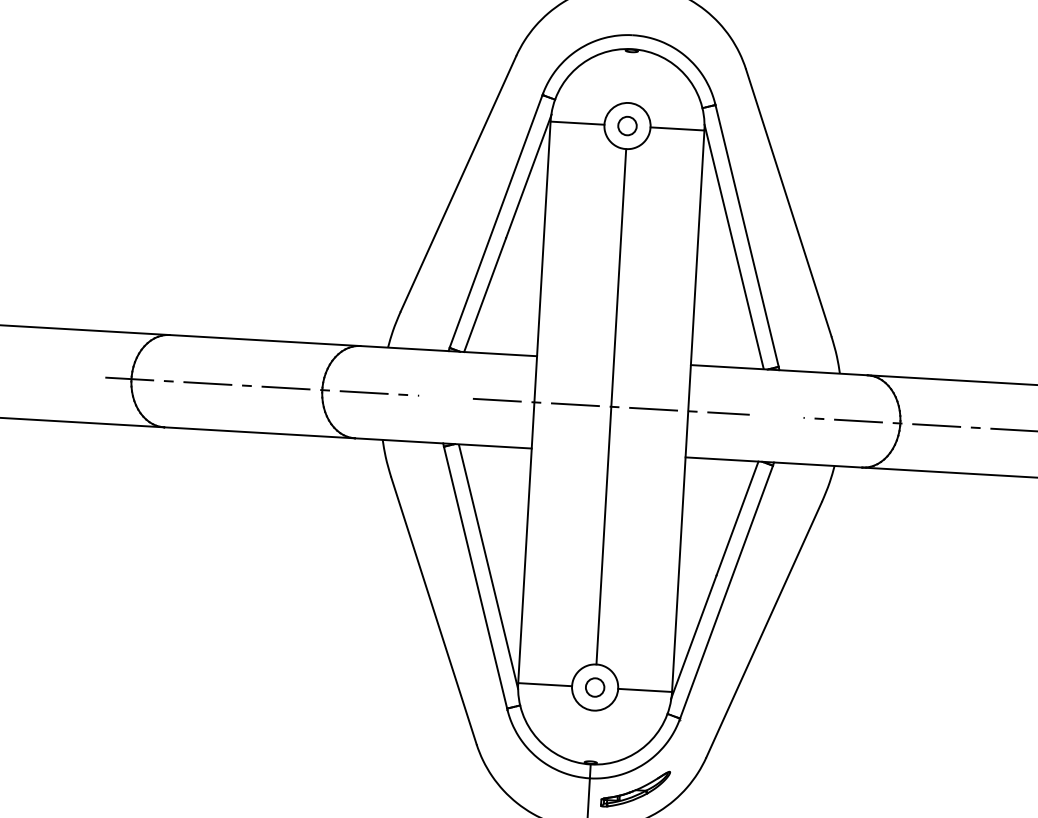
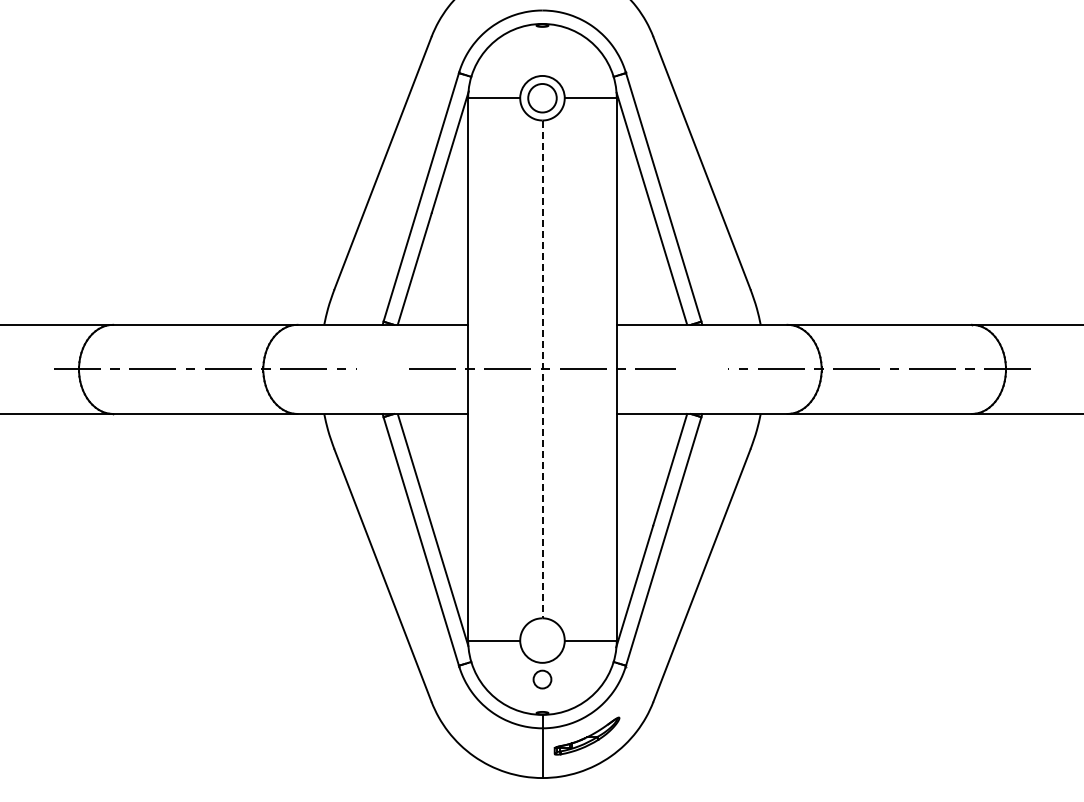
circle: (627, 126) -> (542, 98), size x1.6
line: (611, 406) -> (542, 369), solid -> dashed
circle: (595, 687) -> (542, 679), moved

